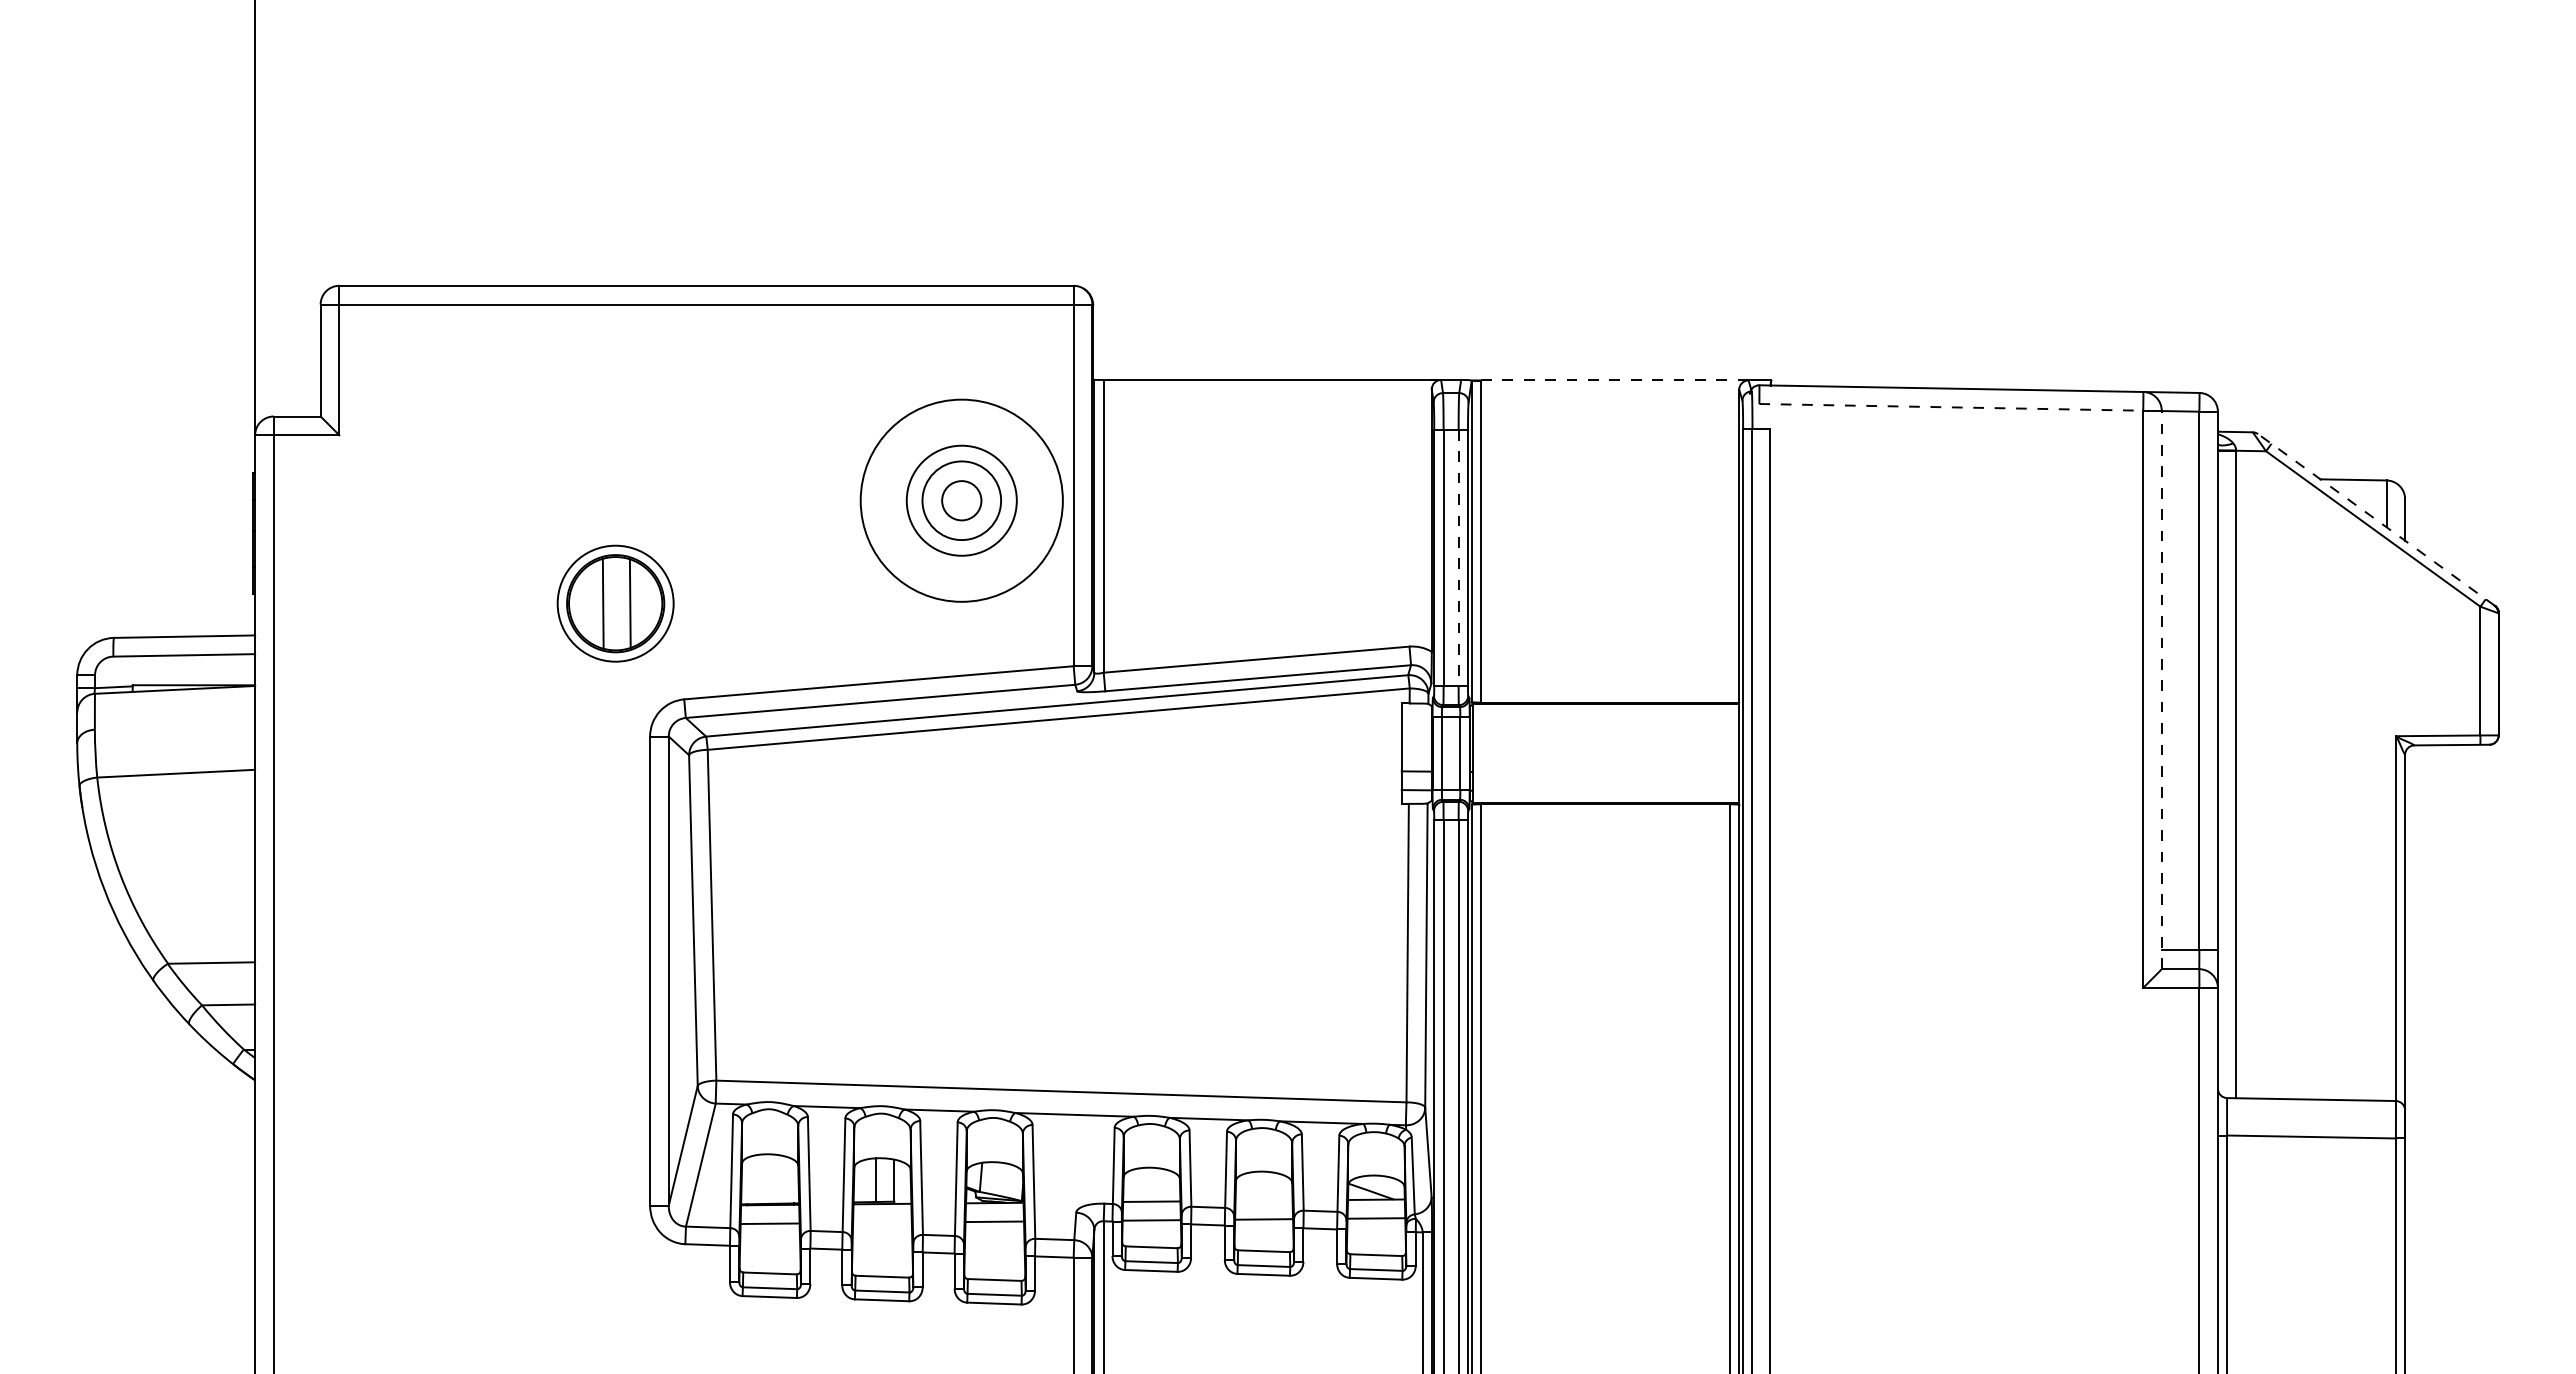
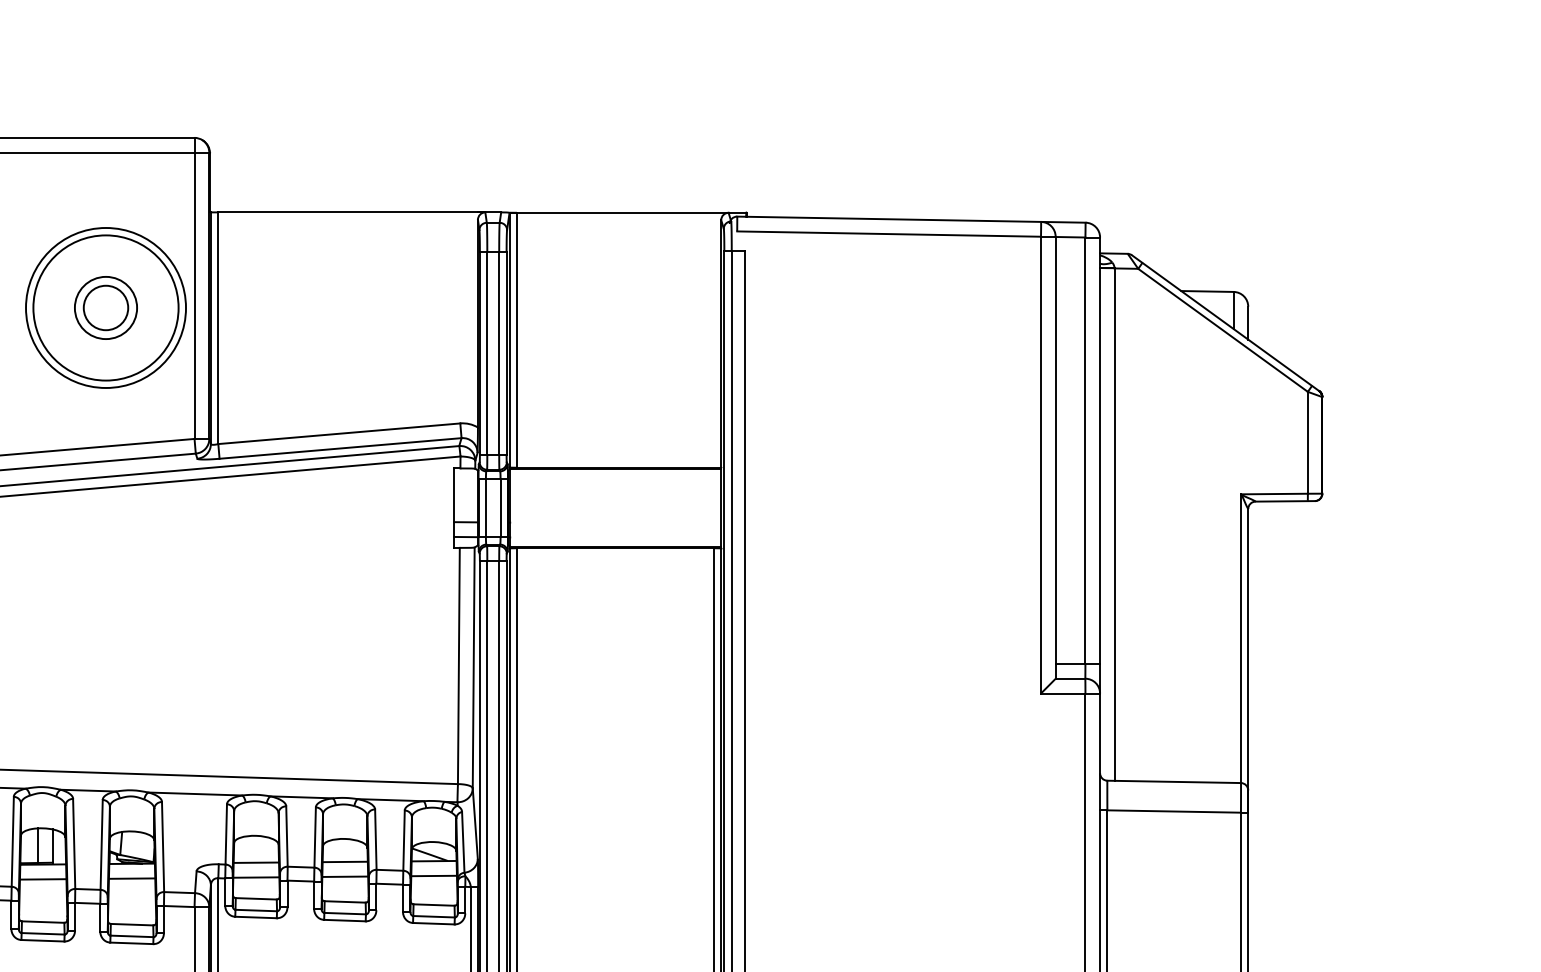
line: (1614, 380) -> (622, 212), dashed -> solid
line: (1951, 407) -> (889, 234), dashed -> solid
circle: (961, 500) -> (105, 307), size x1.43
circle: (961, 500) -> (105, 307), size x1.67
line: (2376, 519) -> (1225, 322), dashed -> solid
line: (1458, 558) -> (499, 353), dashed -> solid
line: (2161, 689) -> (1055, 457), dashed -> solid
line: (1263, 1200) -> (344, 861), added
line: (882, 1222) -> (43, 879), added

